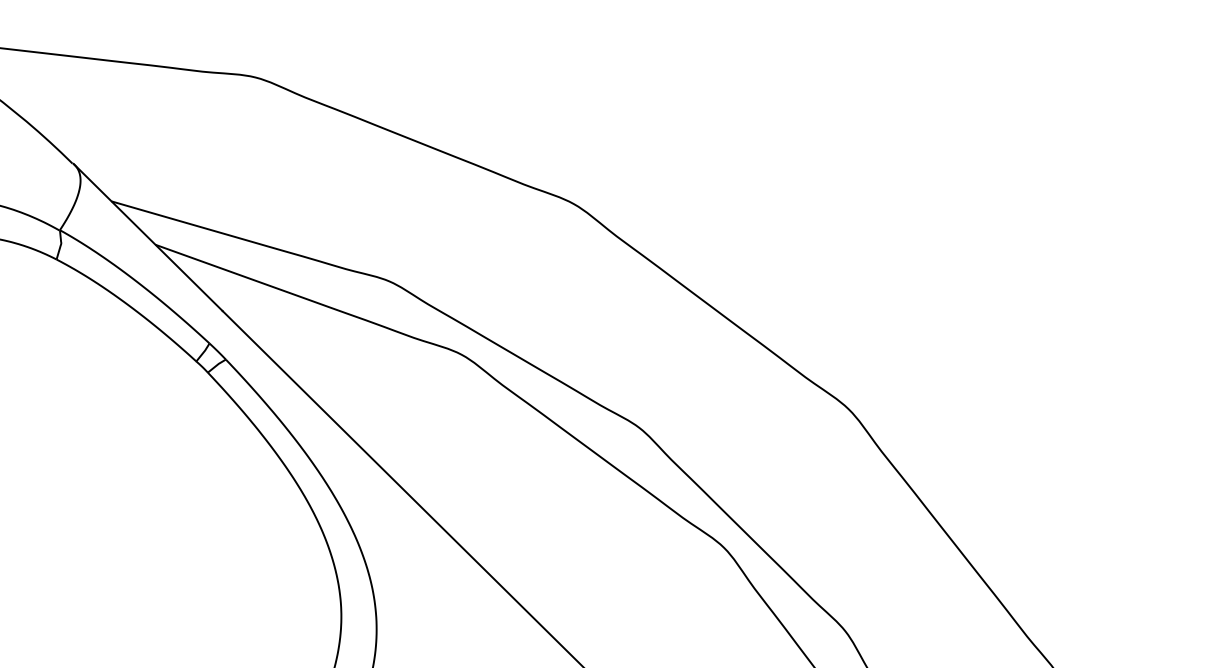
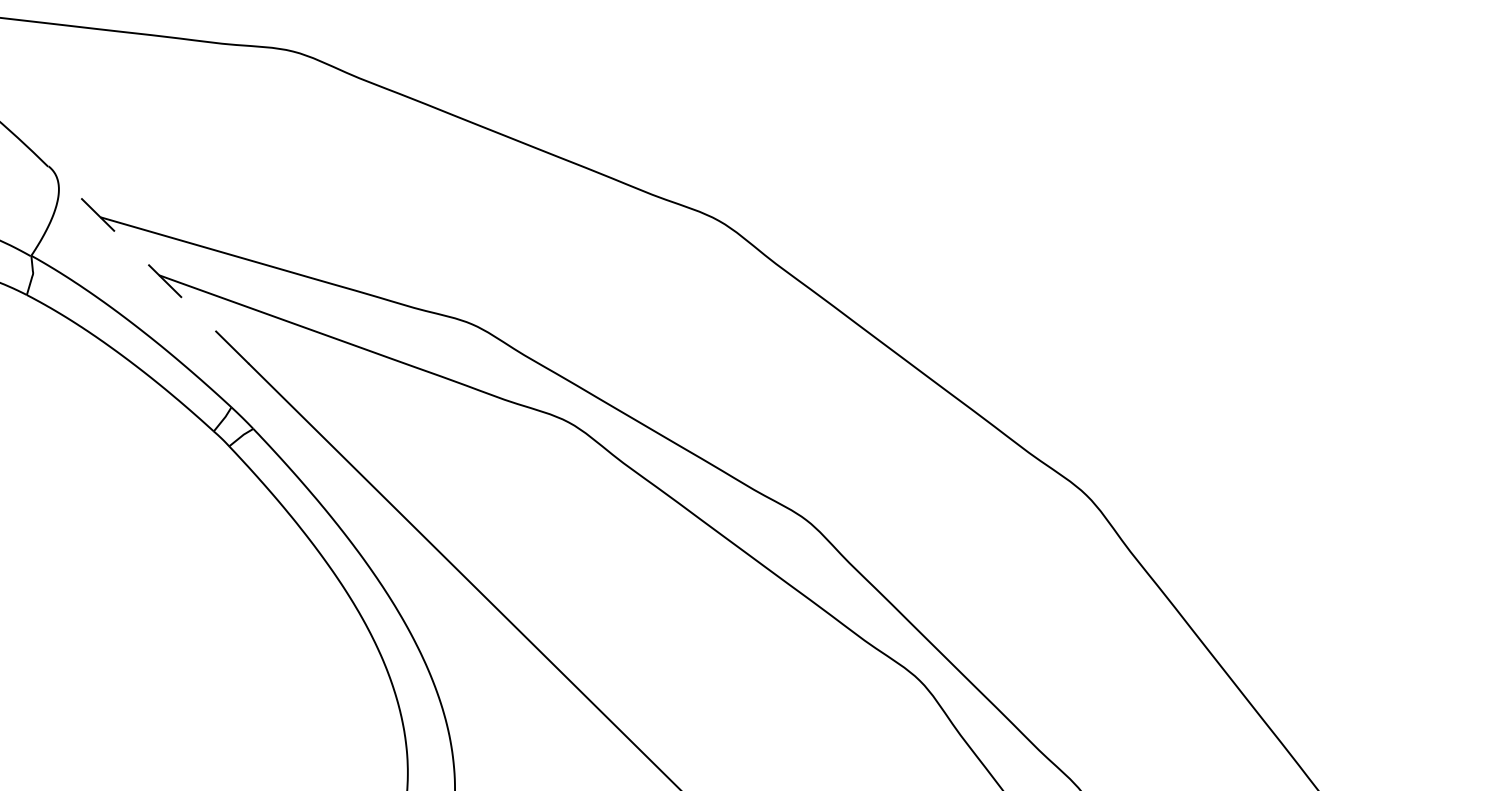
line: (148, 237) -> (149, 265), solid -> dashed

